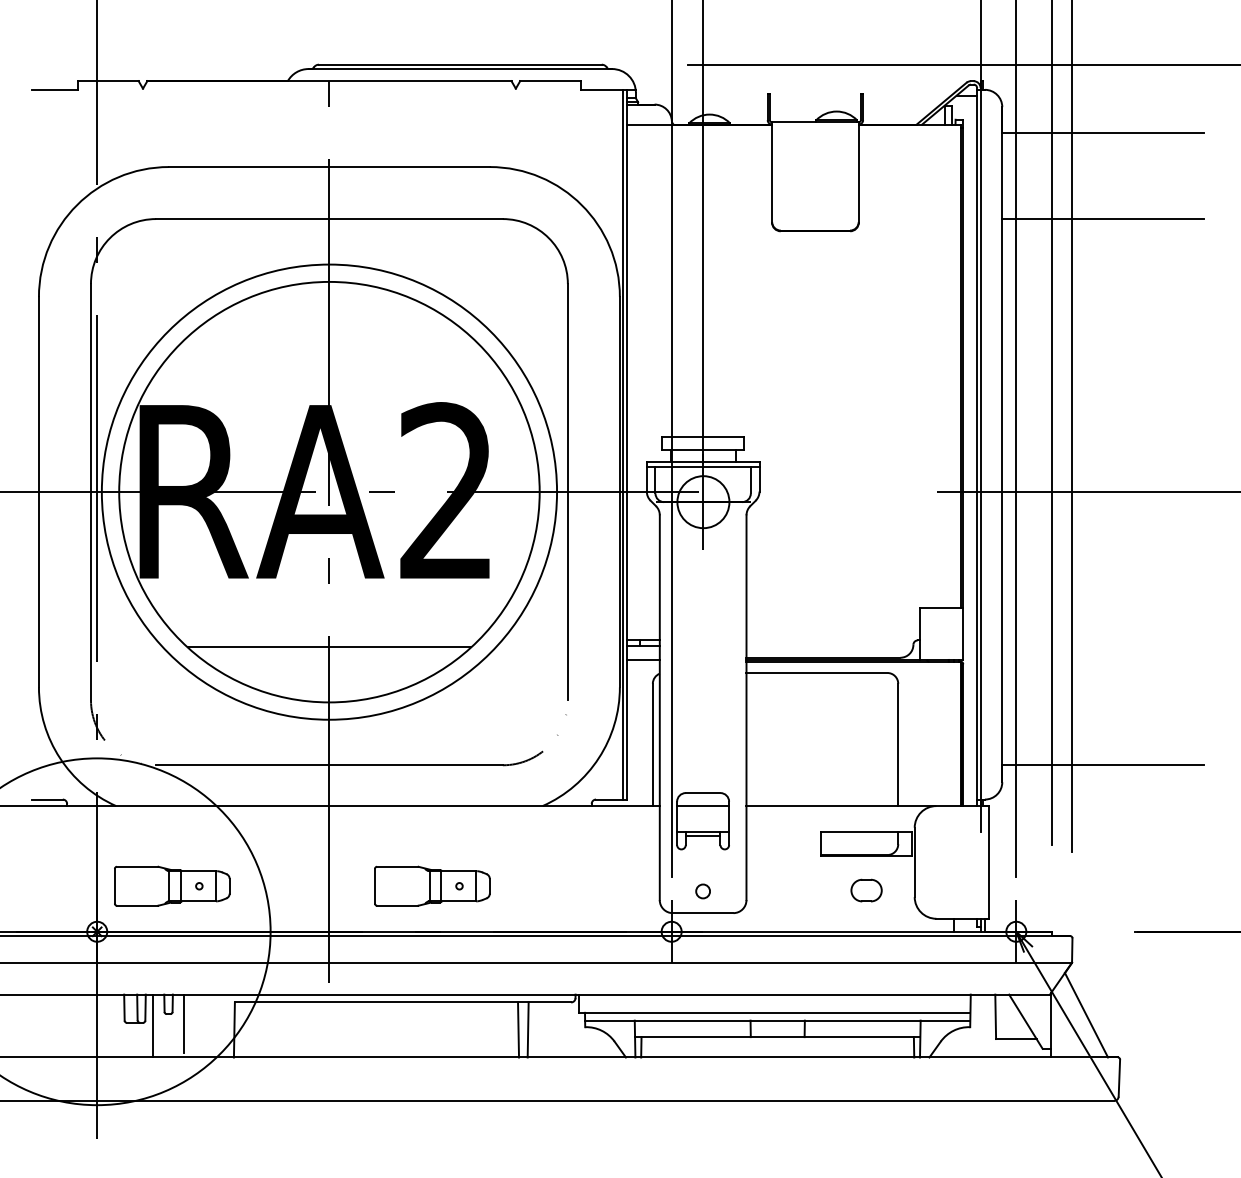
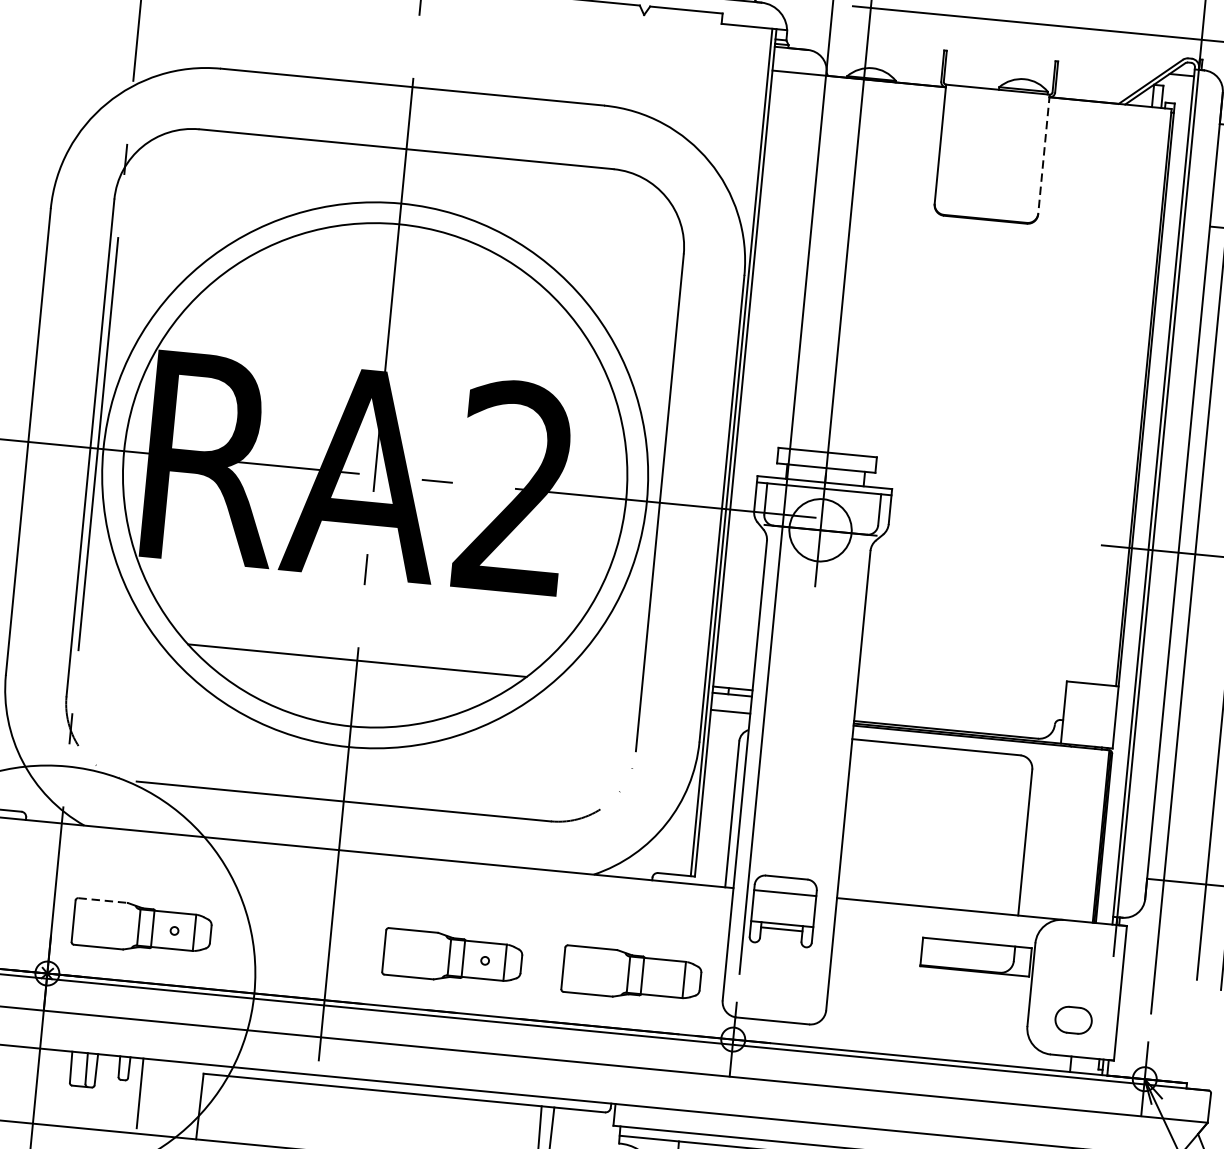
line: (858, 172) -> (1043, 154), solid -> dashed
line: (137, 866) -> (102, 900), solid -> dashed
part: (582, 885) -> (632, 974), added
part: (866, 890) -> (1073, 1020), moved
circle: (702, 891) -> (774, 995), removed
line: (153, 1026) -> (103, 1093), removed

